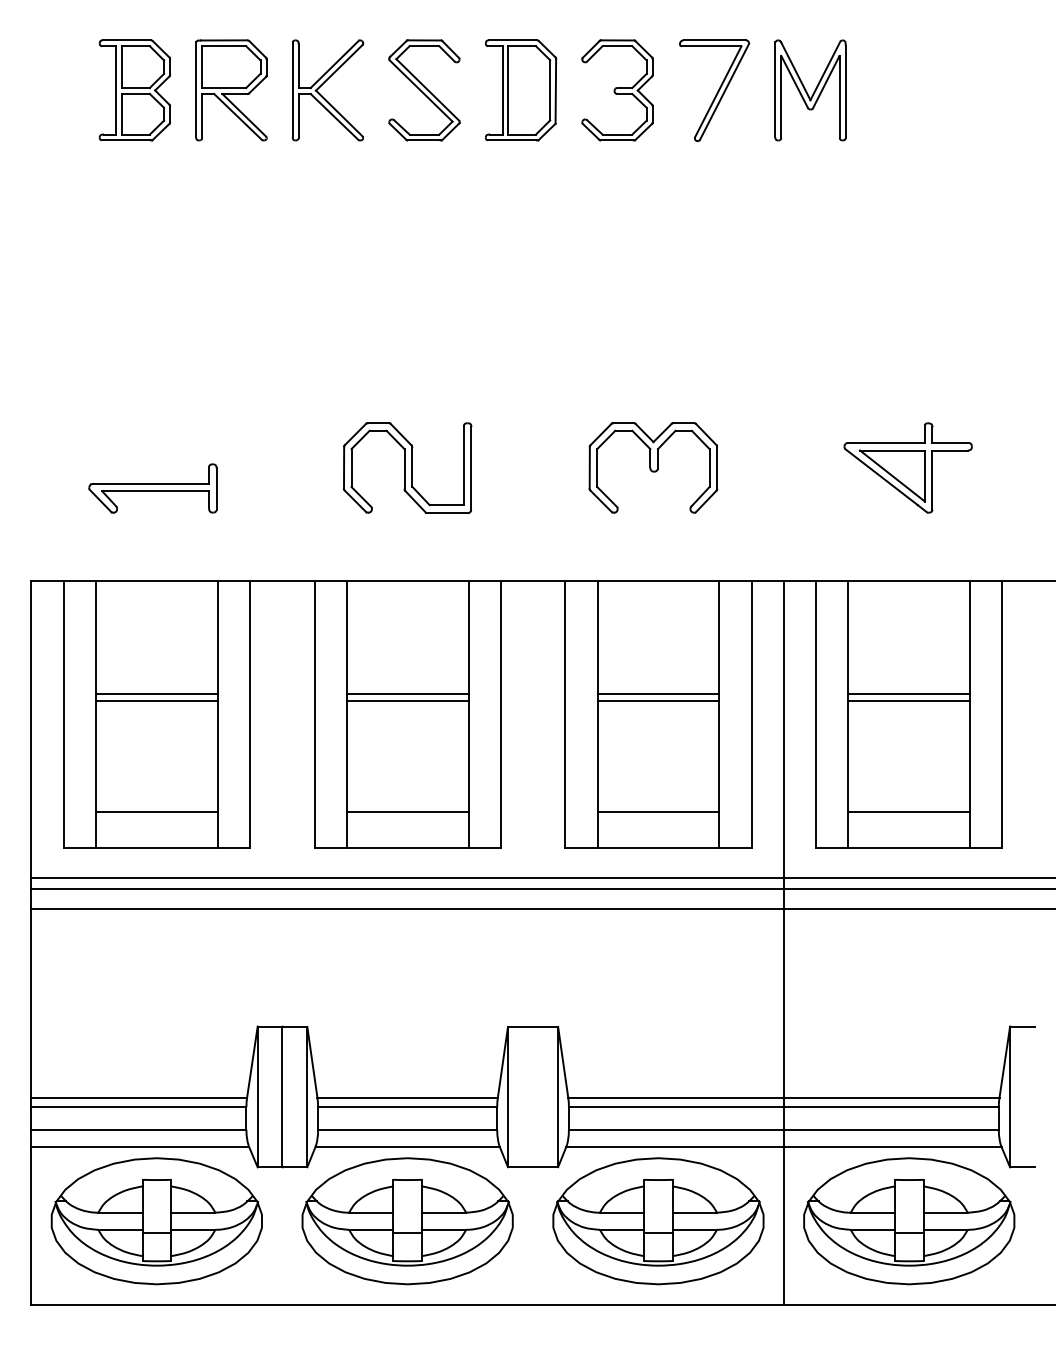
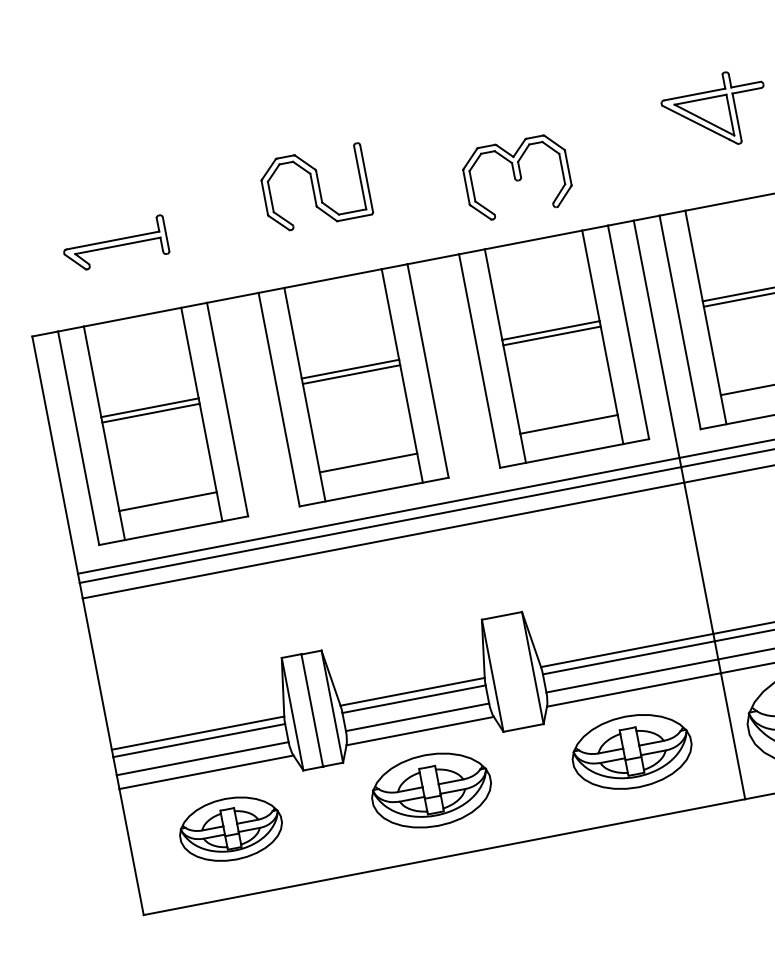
part: (653, 467) -> (517, 177), moved
part: (156, 1221) -> (230, 829), size x0.6
part: (407, 1221) -> (431, 790), size x0.7
part: (658, 1221) -> (632, 752), size x0.7

